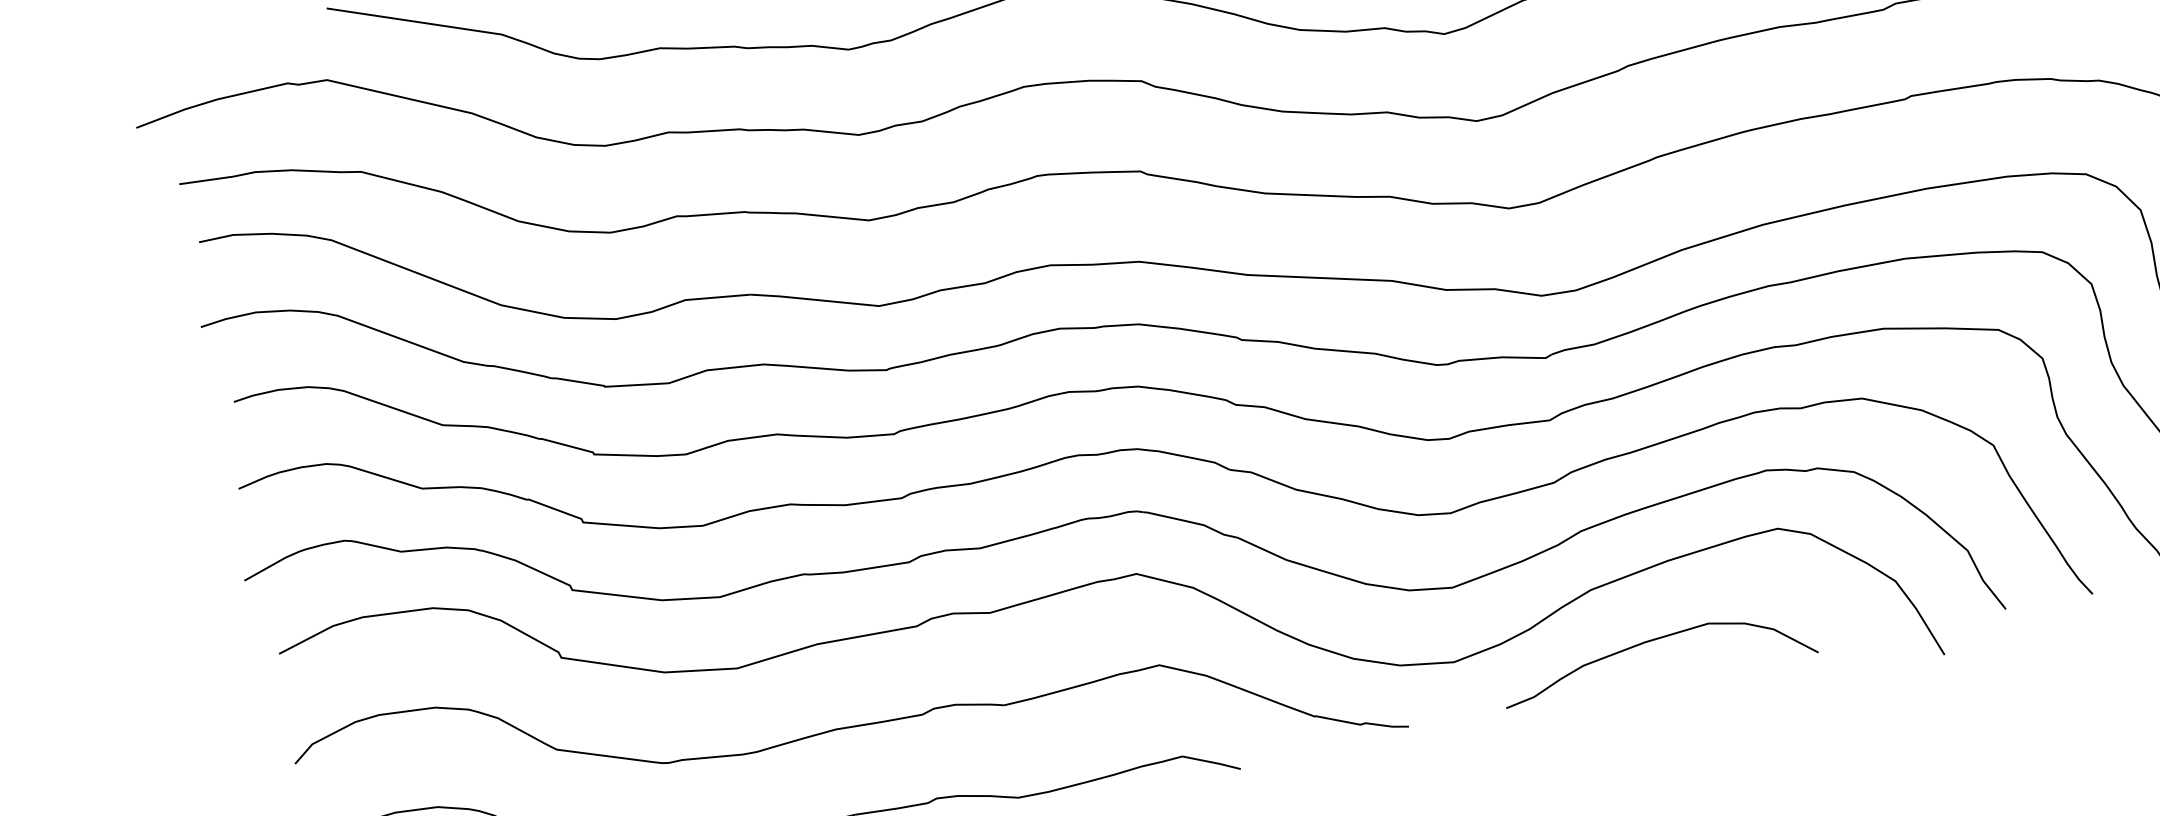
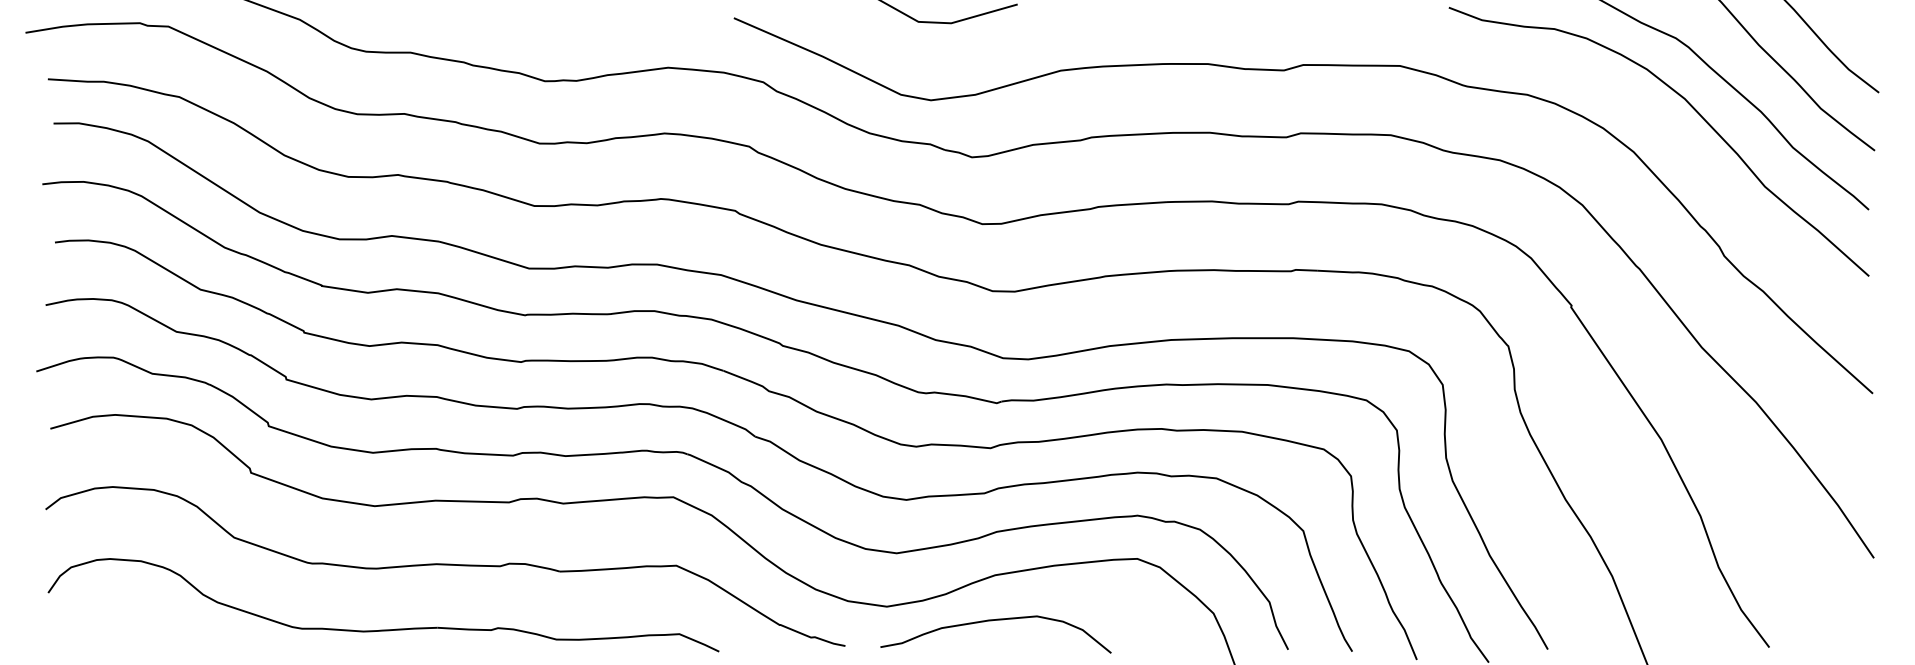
curve: (1649, 642) -> (992, 621), moved

